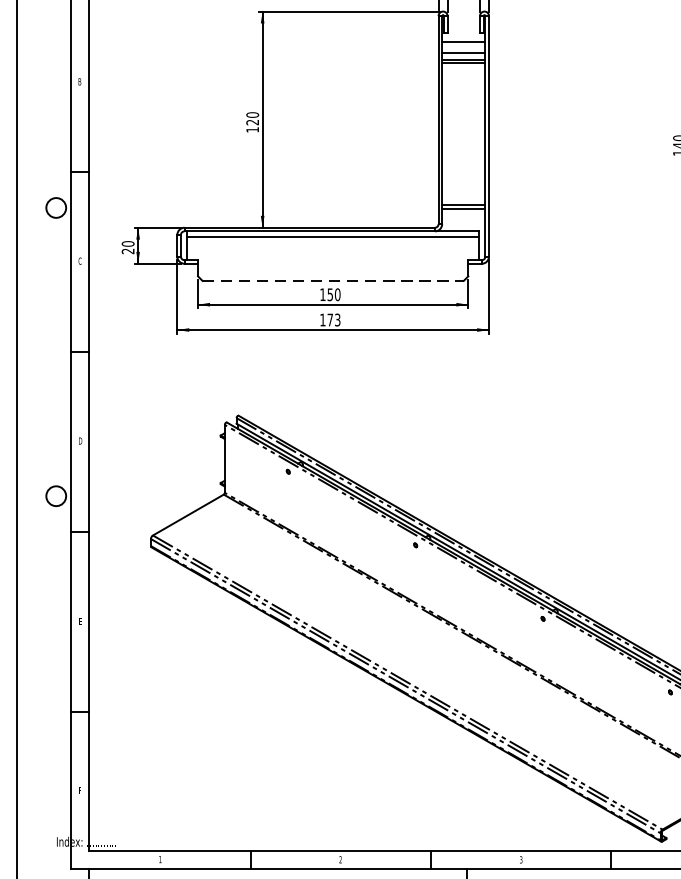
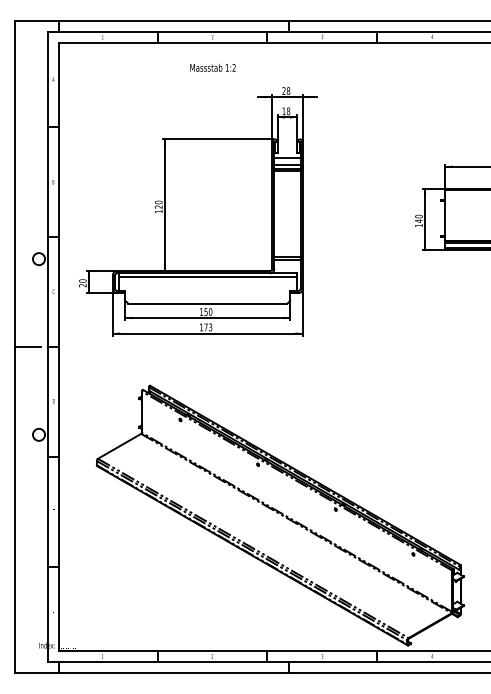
line: (332, 280) -> (207, 303), dashed -> solid
line: (37, 352) -> (27, 347), added

